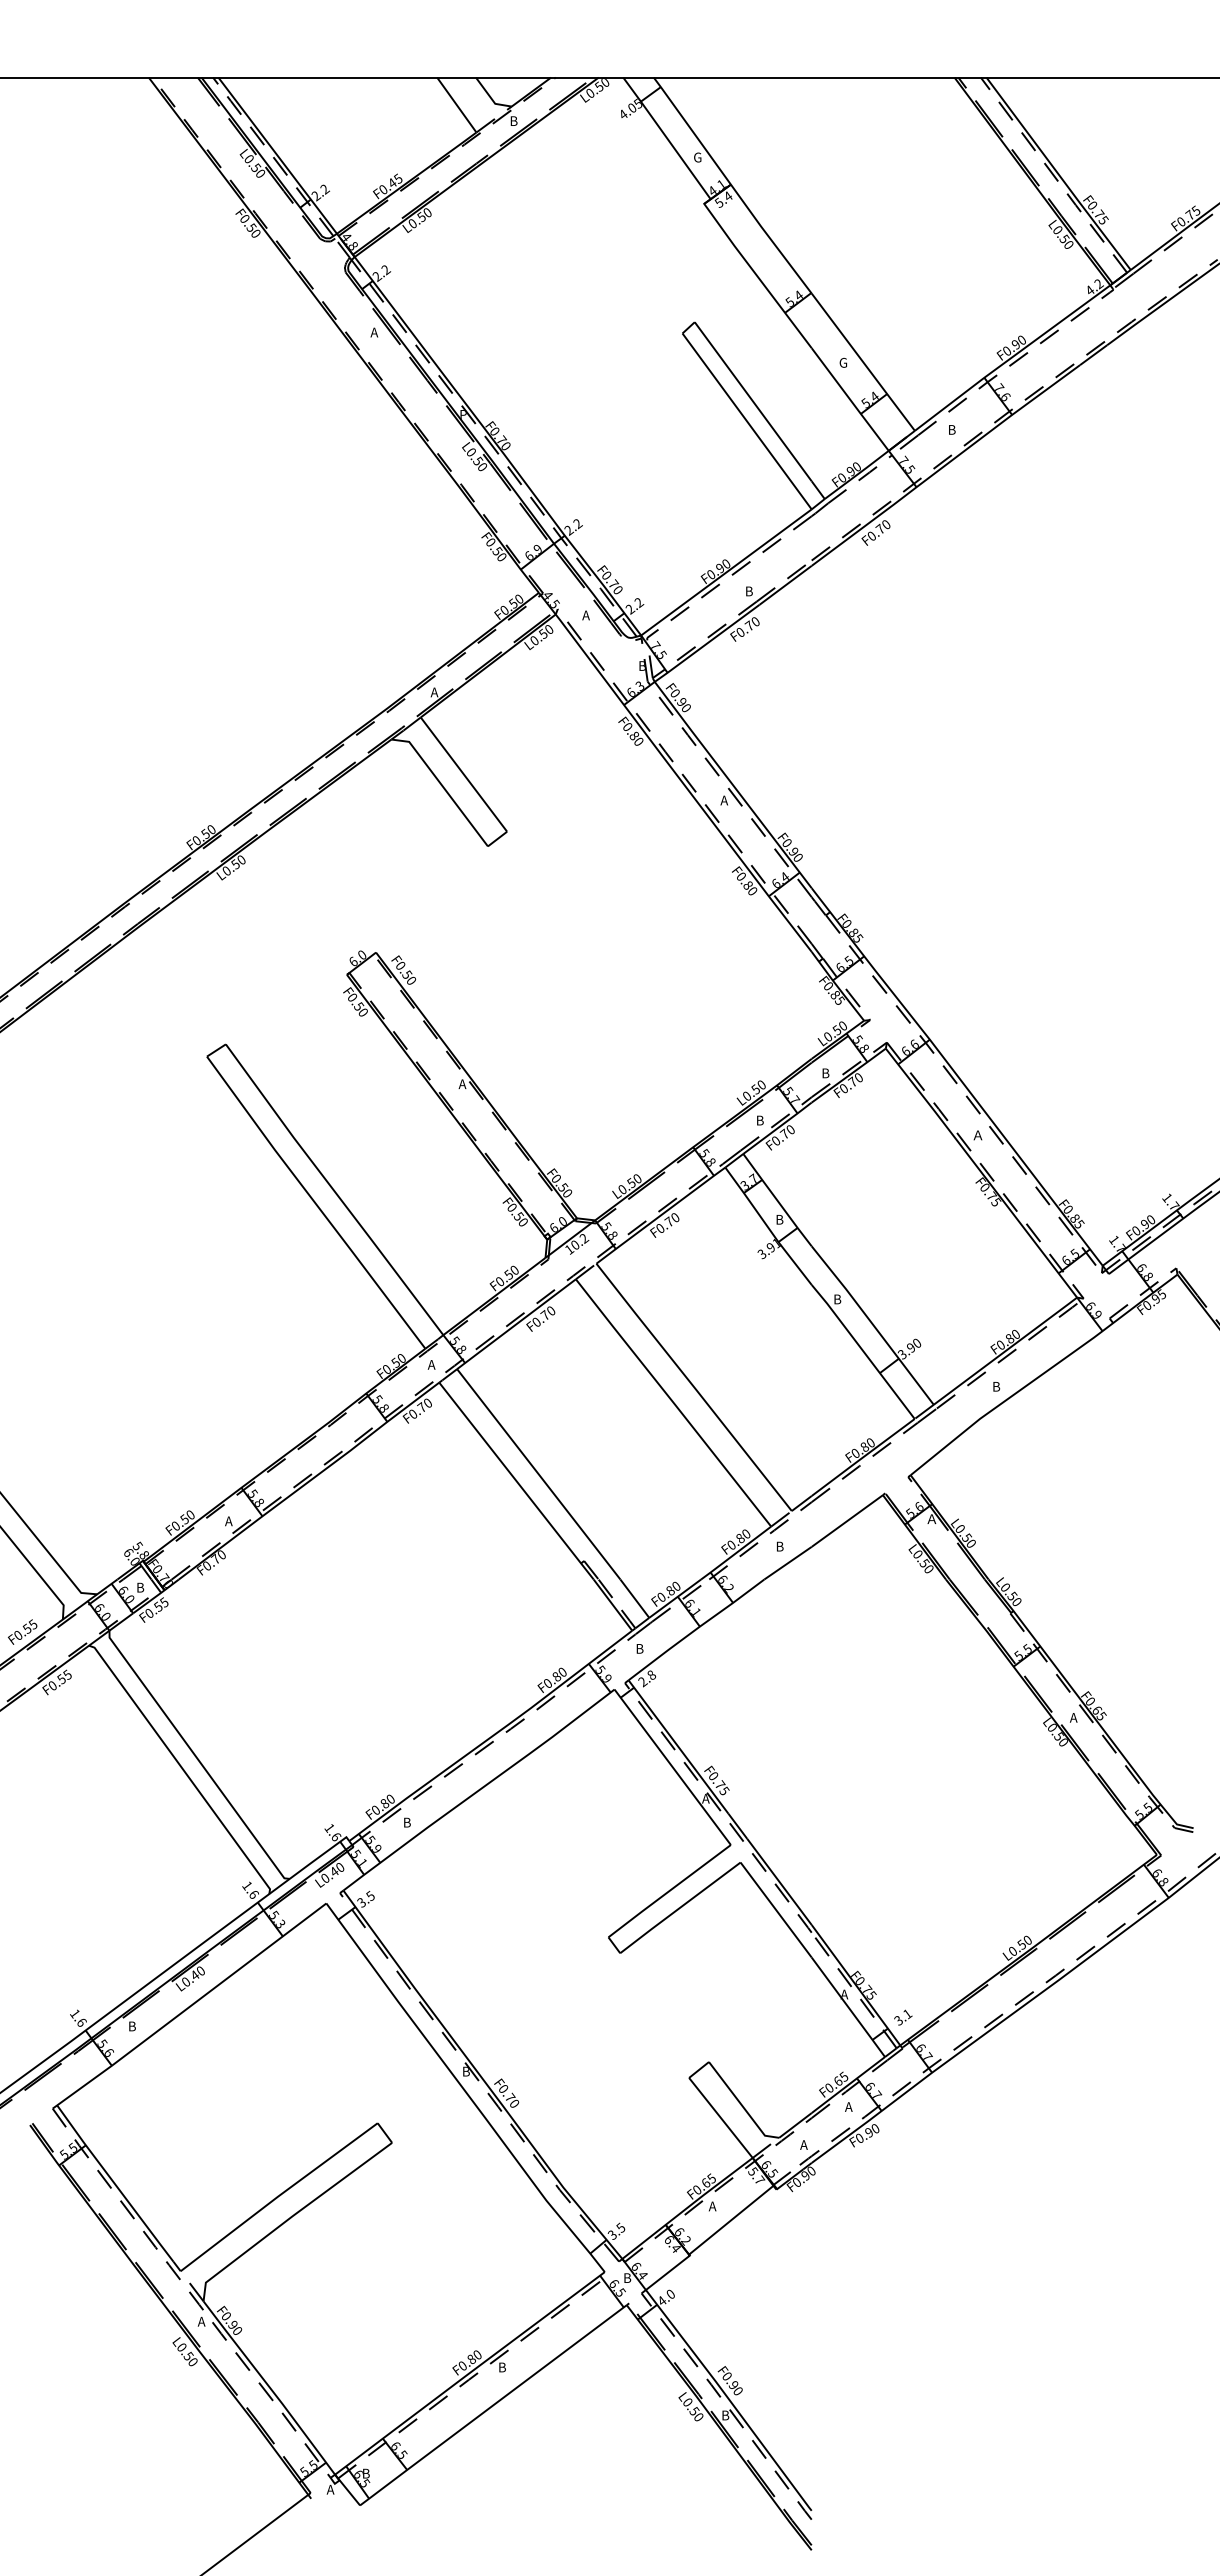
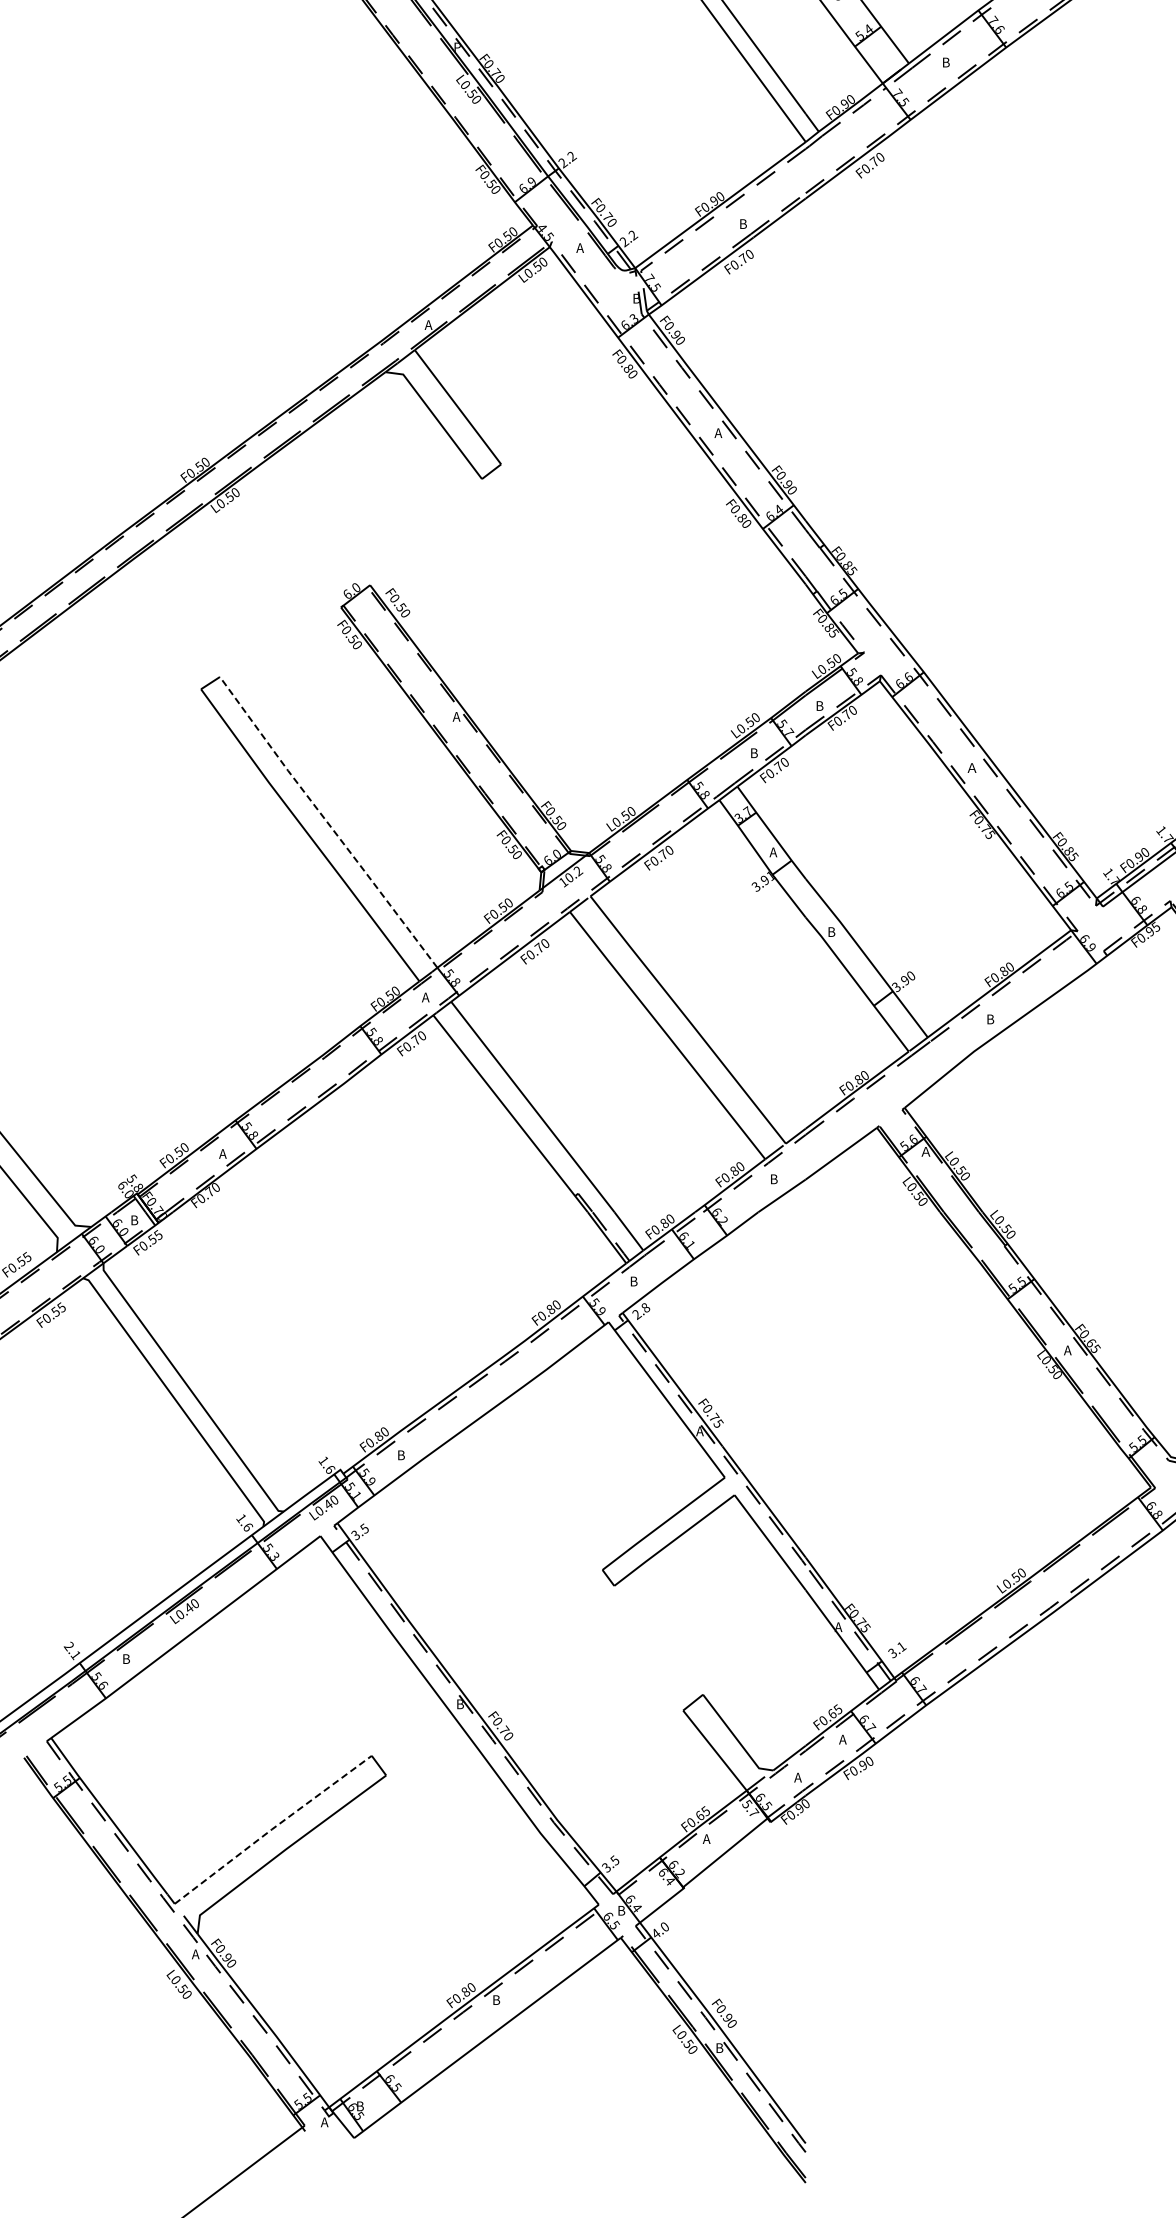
line: (333, 1190) -> (327, 823), solid -> dashed
text: (779, 1219) -> (773, 852), B -> A
text: (77, 2018) -> (71, 1651), 1.6 -> 2.1
line: (277, 2196) -> (271, 1829), solid -> dashed

